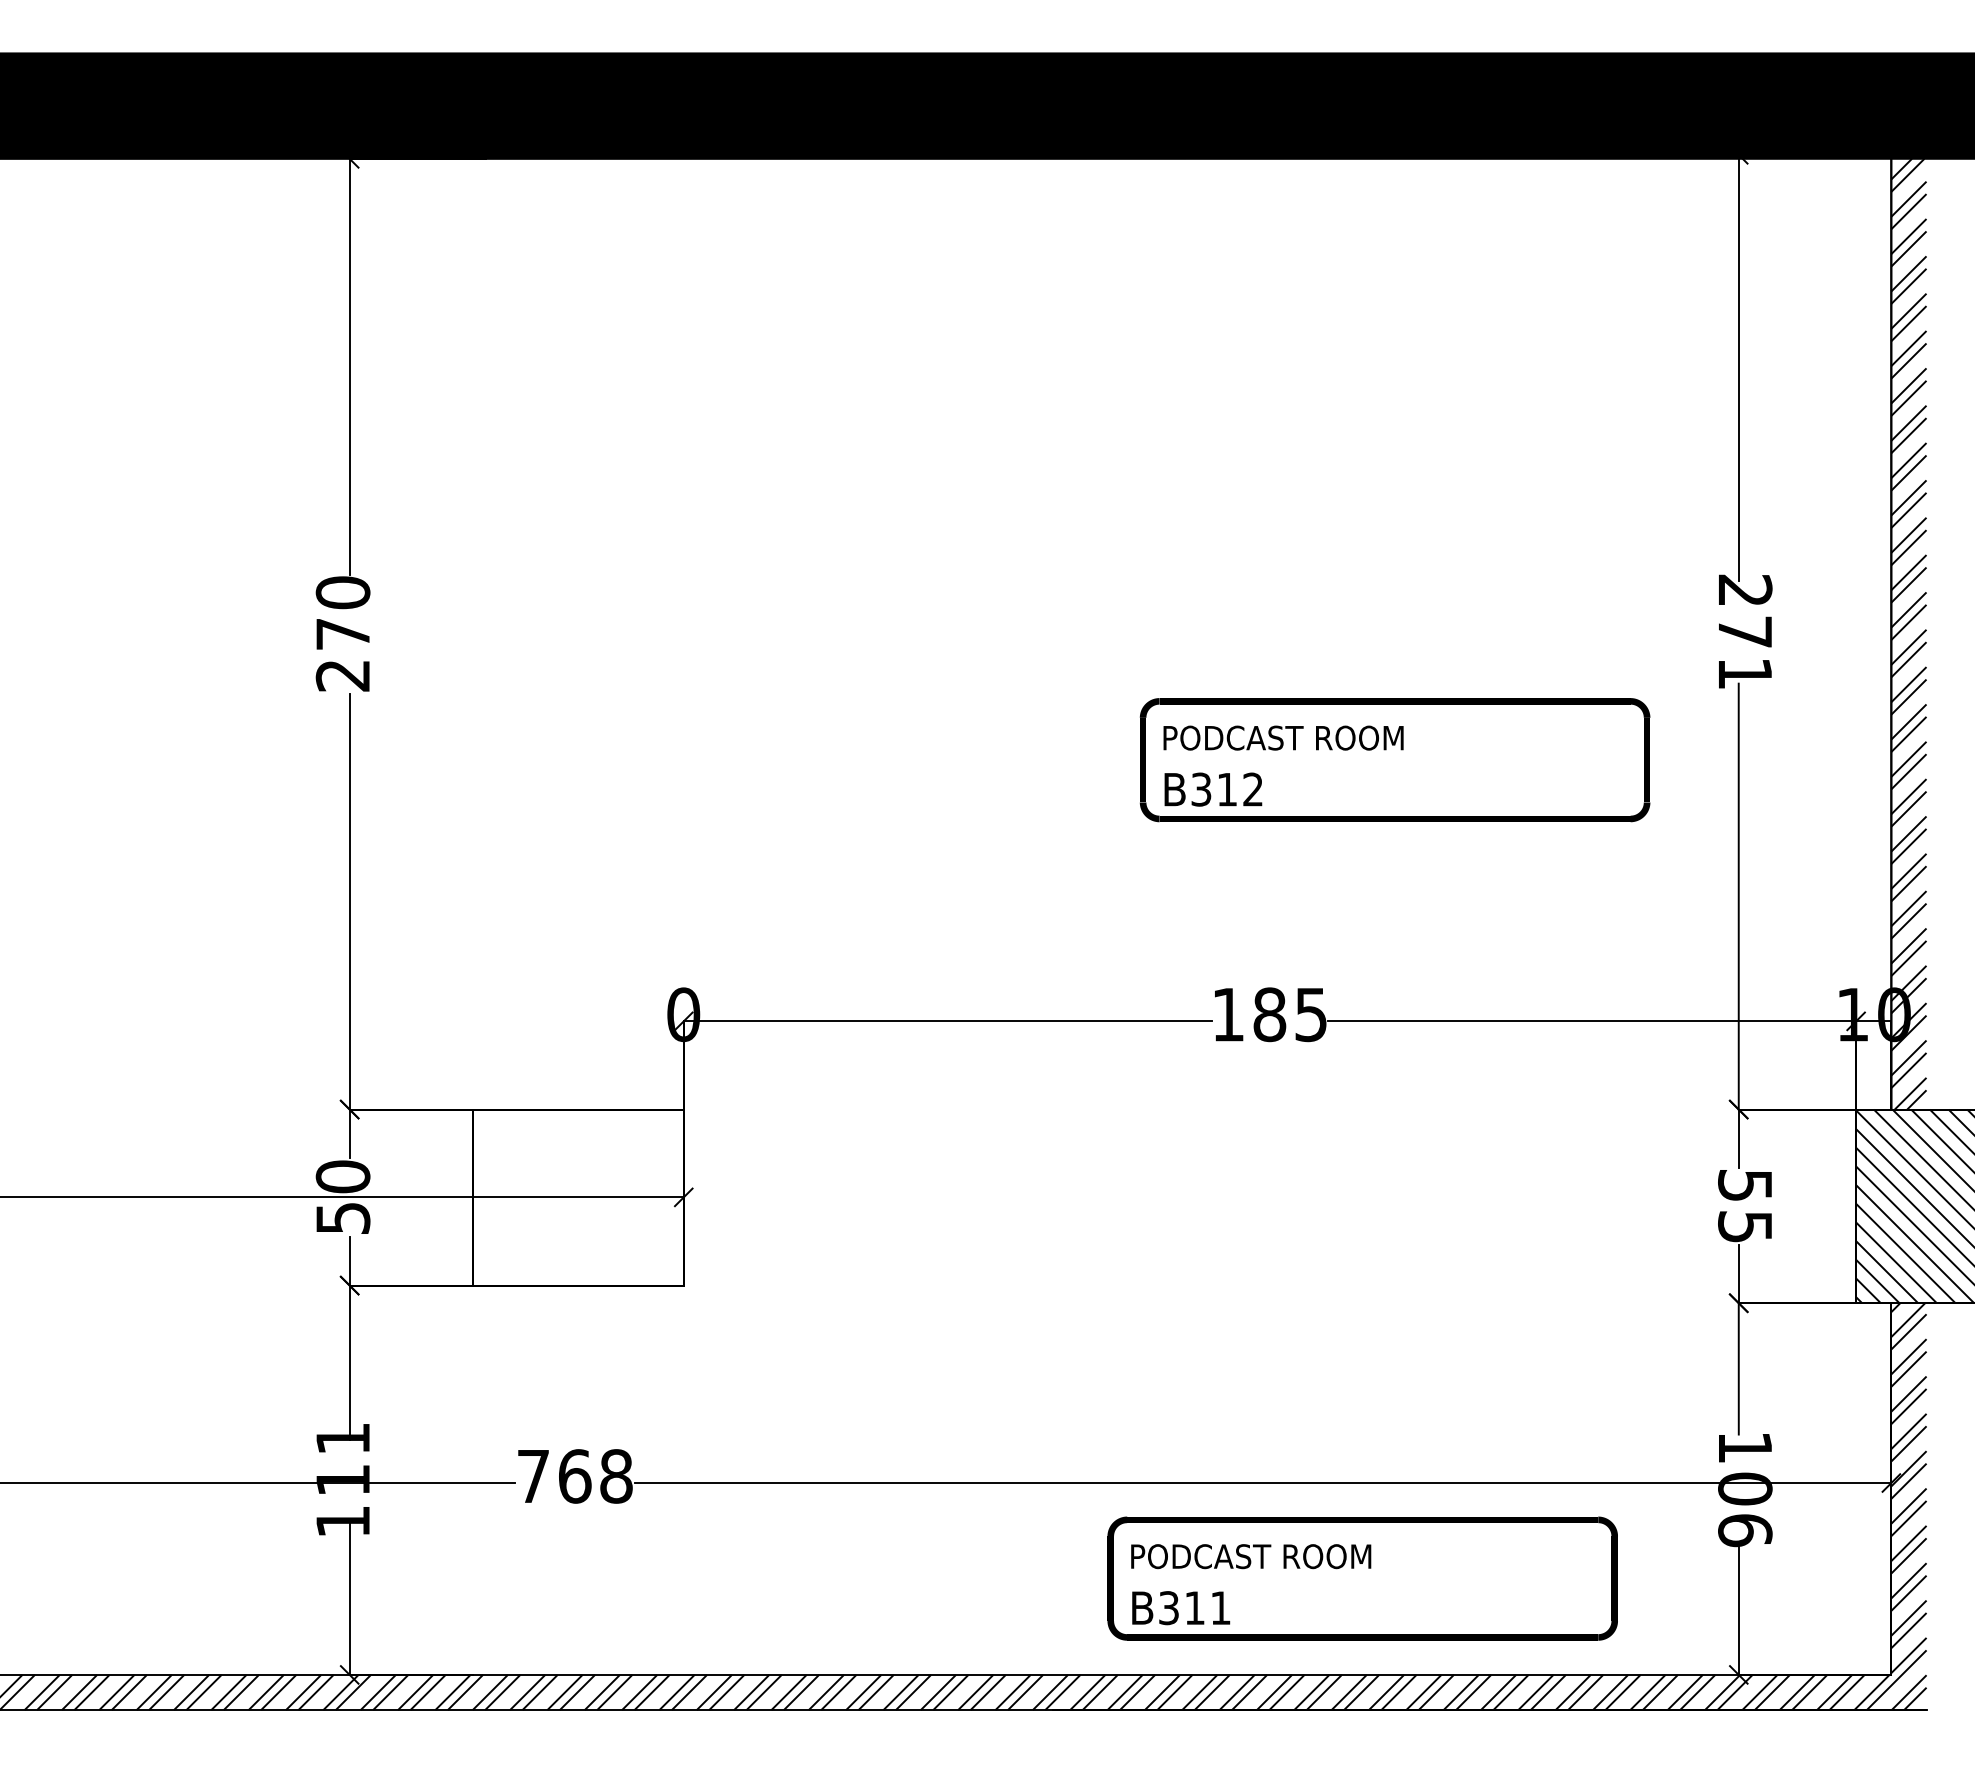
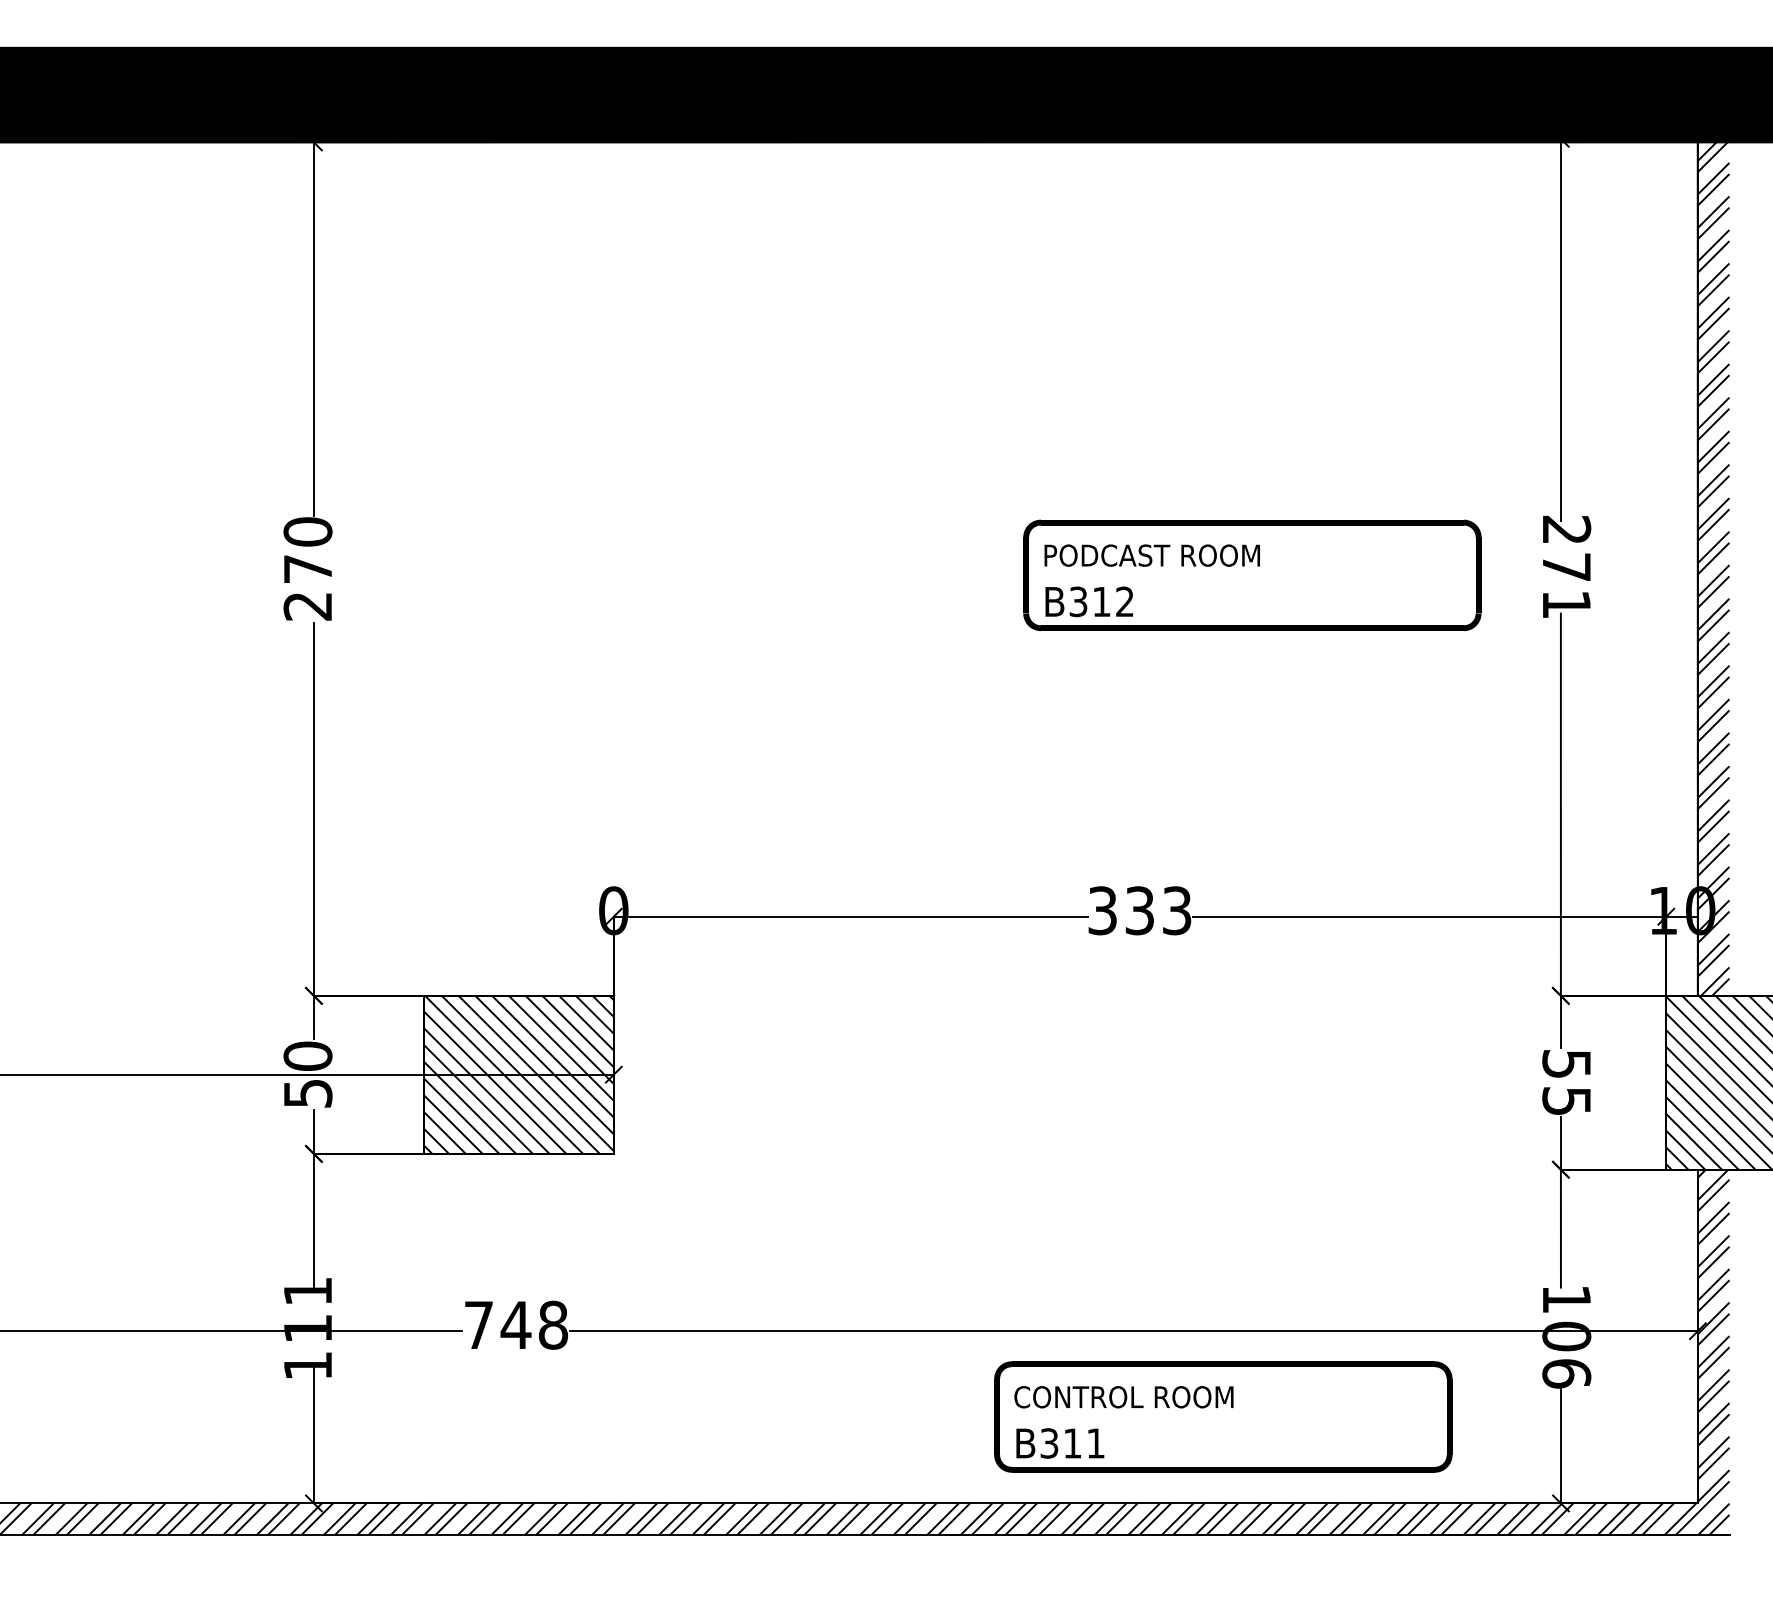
text: (1394, 760) -> (1251, 575), moved
text: (1269, 1014) -> (1139, 910), 185 -> 333
hatch: (577, 1197) -> (518, 1074), added
text: (574, 1476) -> (515, 1325), 768 -> 748
text: (1251, 1556) -> (1123, 1397), PODCAST ROOM -> CONTROL ROOM

